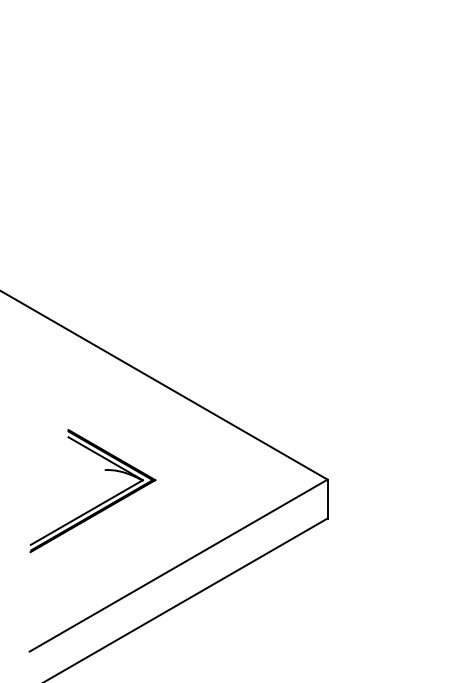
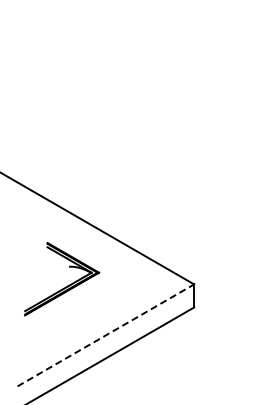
part: (98, 503) -> (65, 286), moved
line: (178, 565) -> (105, 335), solid -> dashed

